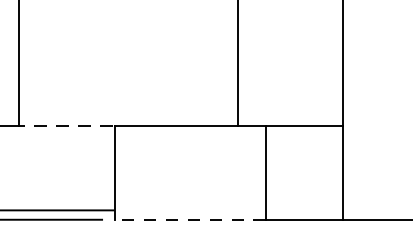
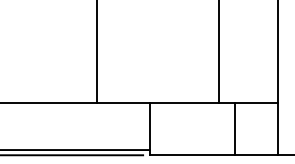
line: (66, 125) -> (123, 102), dashed -> solid
line: (189, 220) -> (192, 155), dashed -> solid

